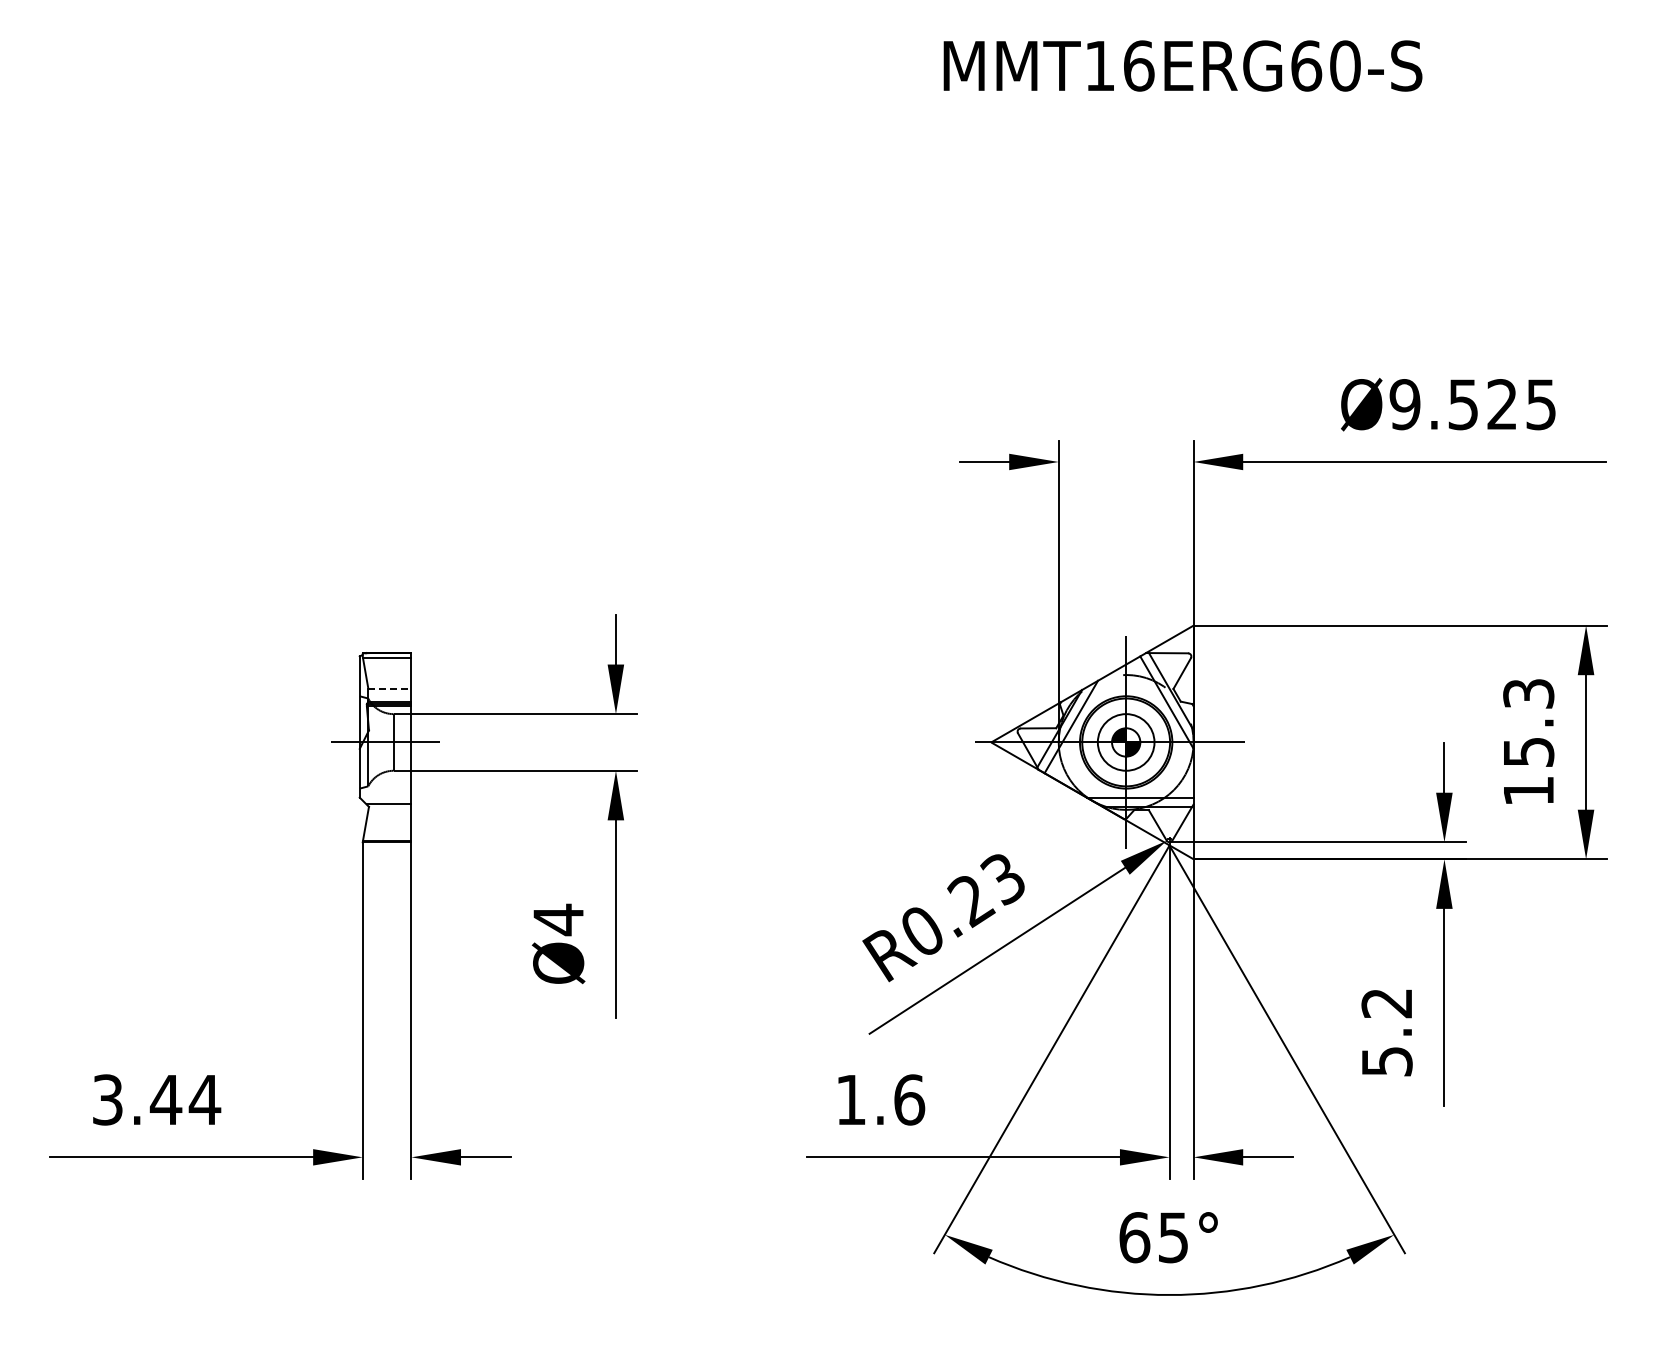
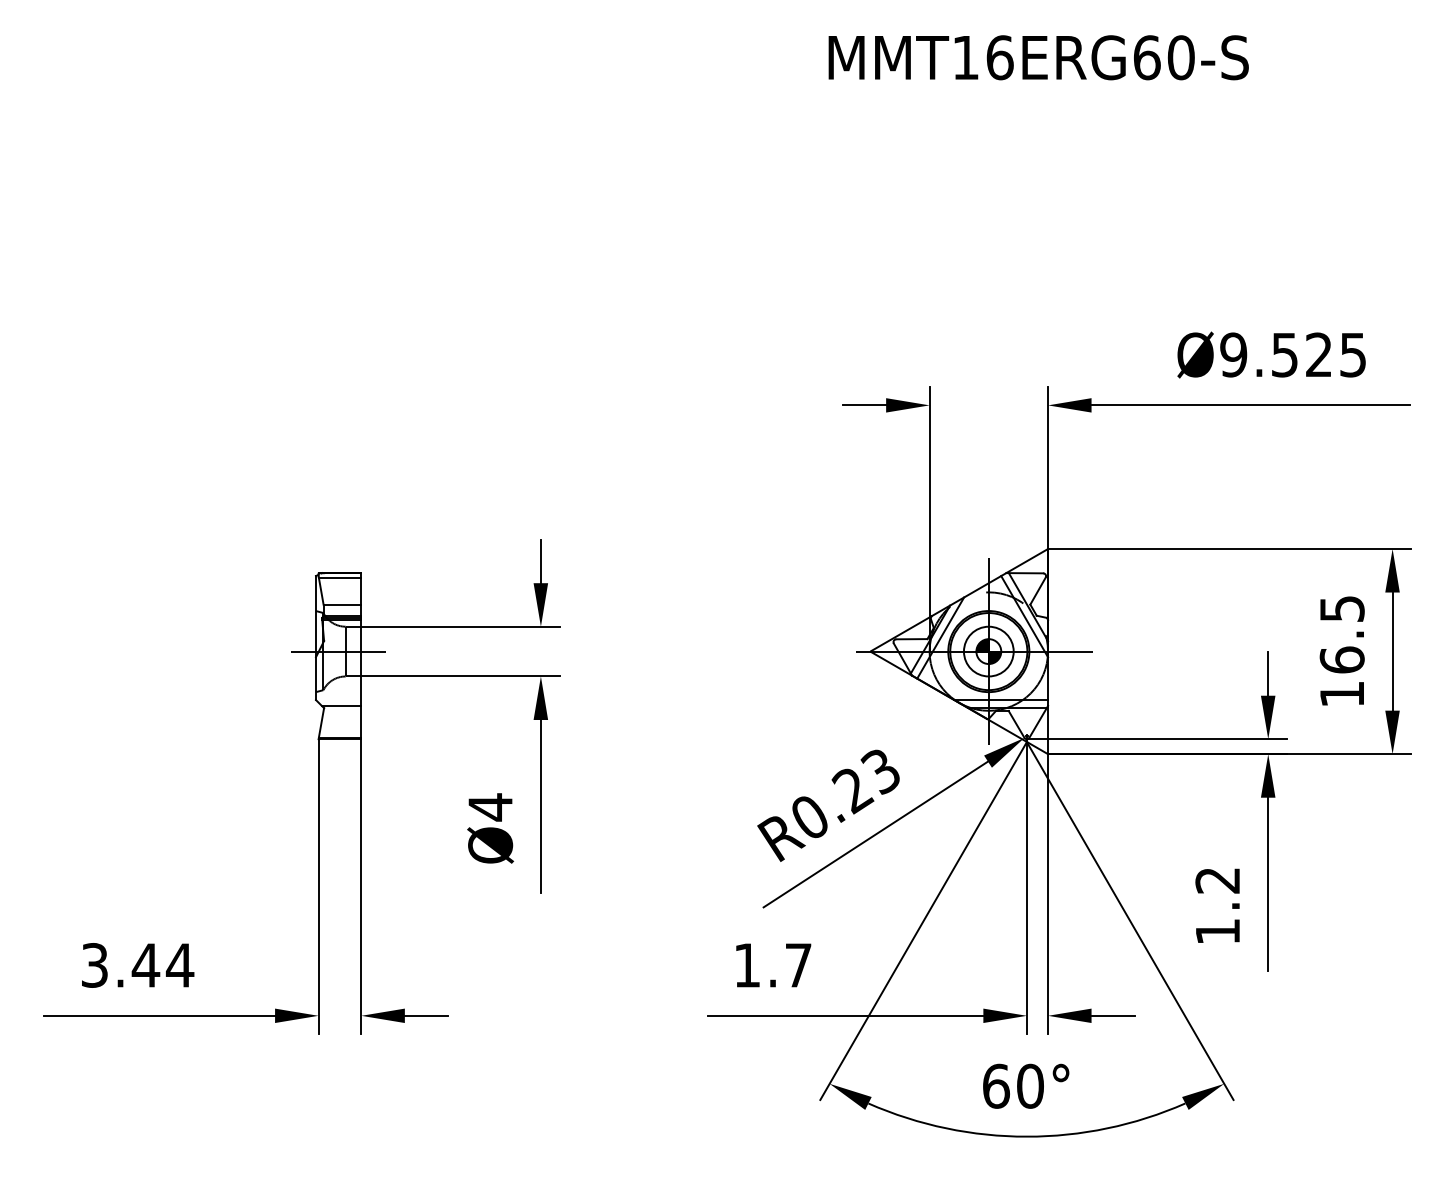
line: (389, 688) -> (342, 604), dashed -> solid
text: (1528, 723) -> (1342, 634), 15.3 -> 16.5
text: (1387, 1061) -> (1218, 931), 5.2 -> 1.2
text: (909, 1099) -> (798, 965), 1.6 -> 1.7
text: (1173, 1237) -> (1030, 1086), 65° -> 60°

